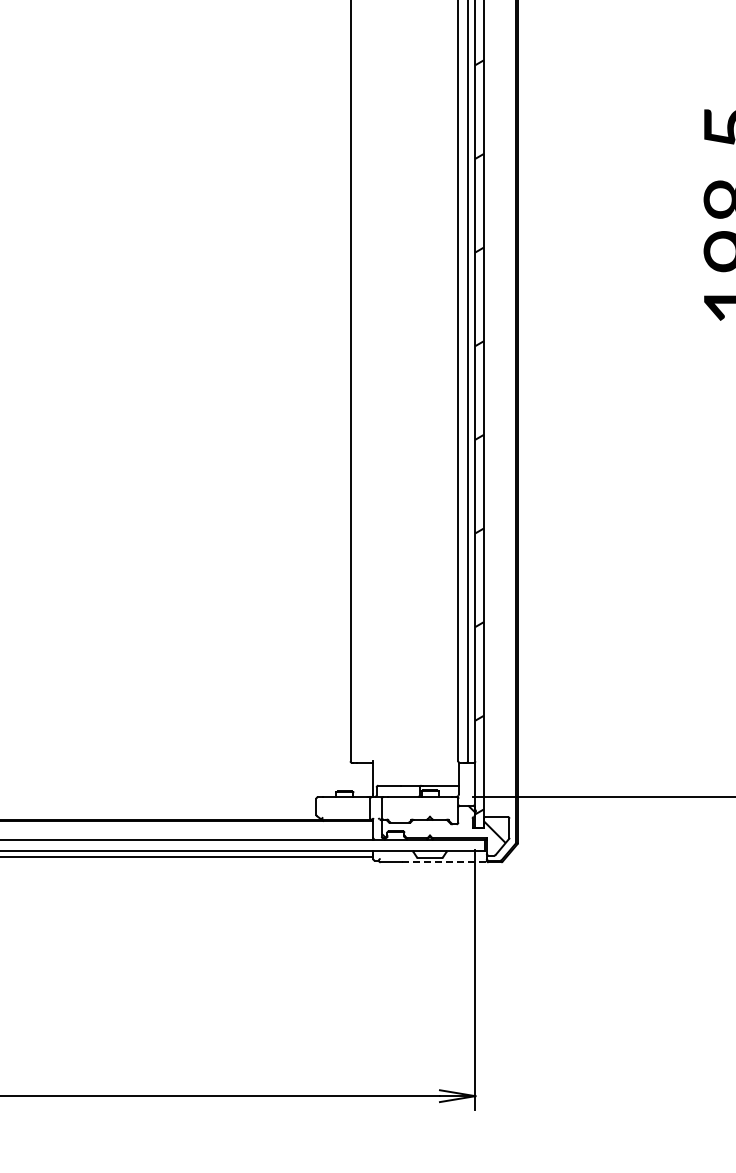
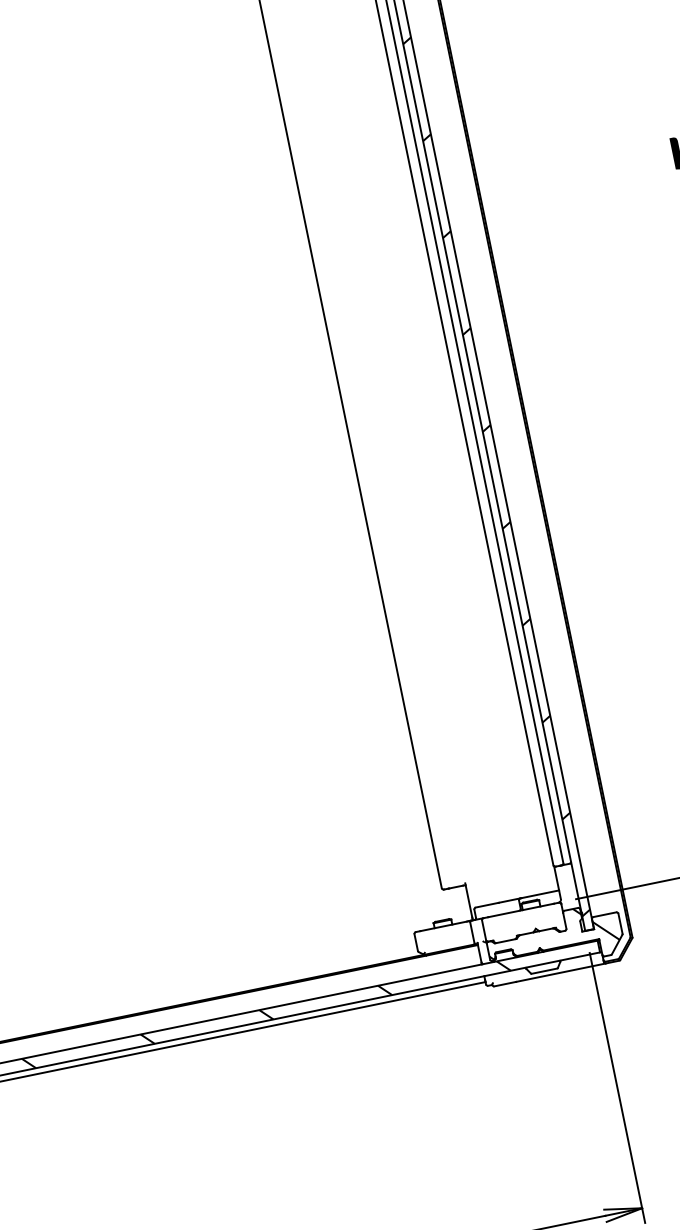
hatch: (220, 844) -> (324, 1001), added
line: (445, 862) -> (561, 972), dashed -> solid

